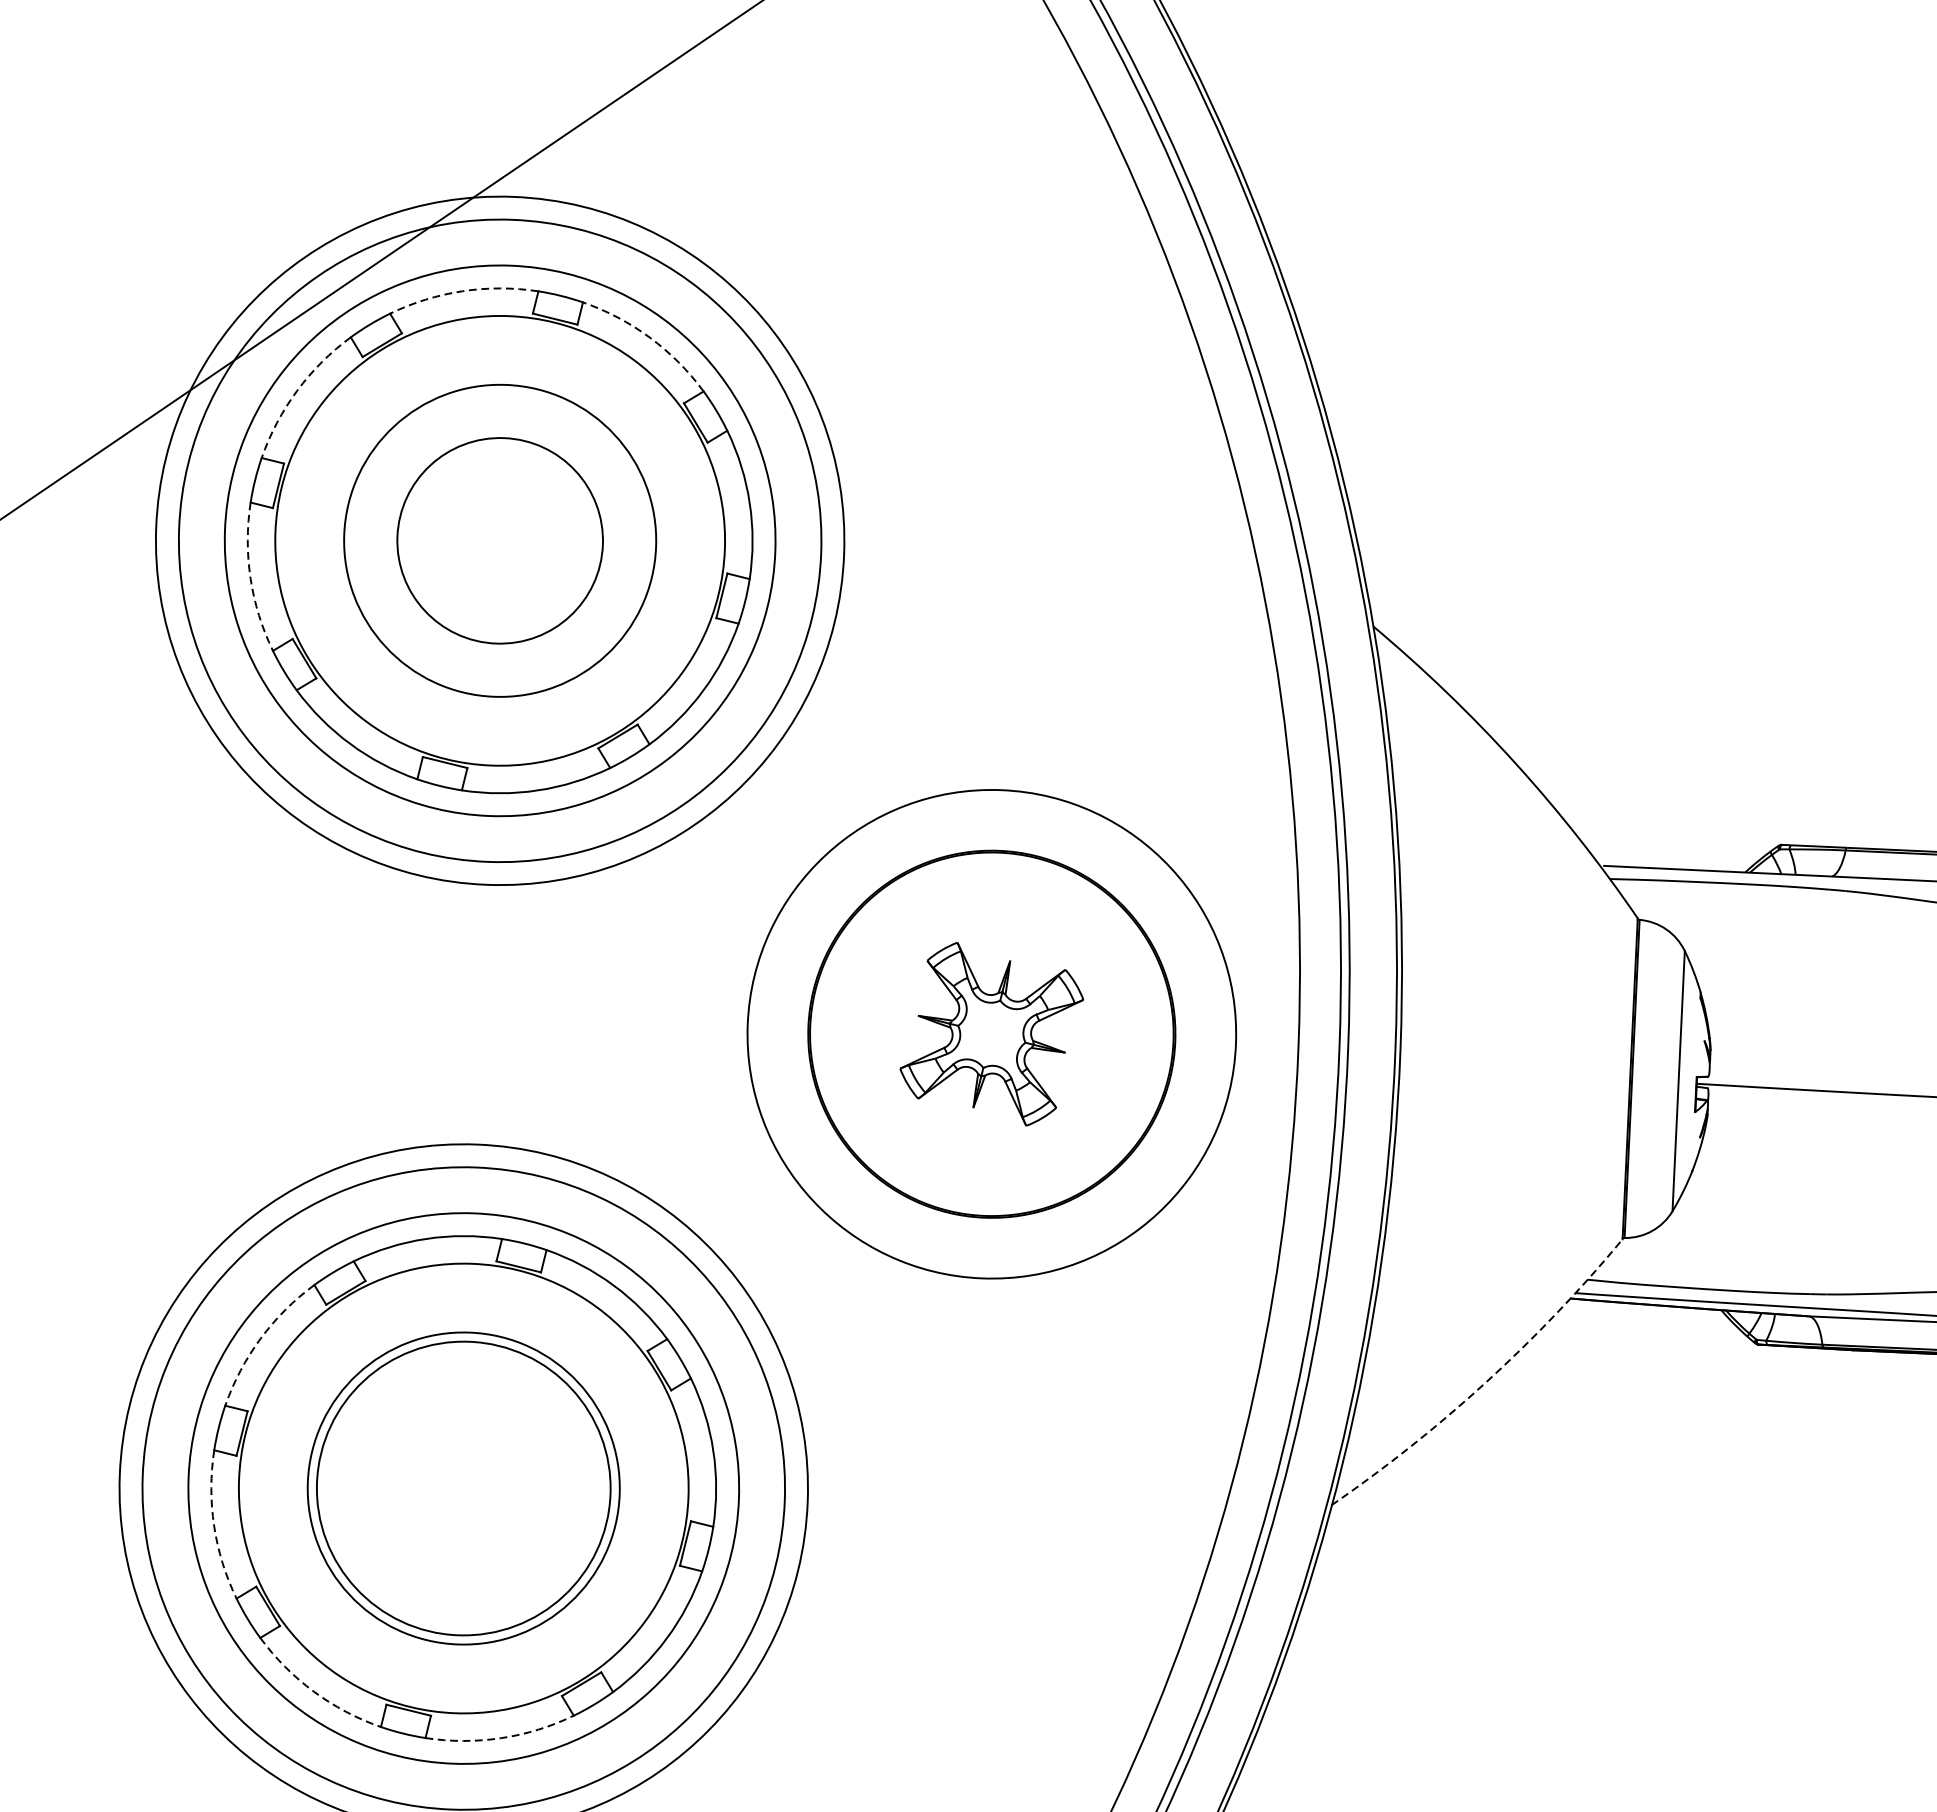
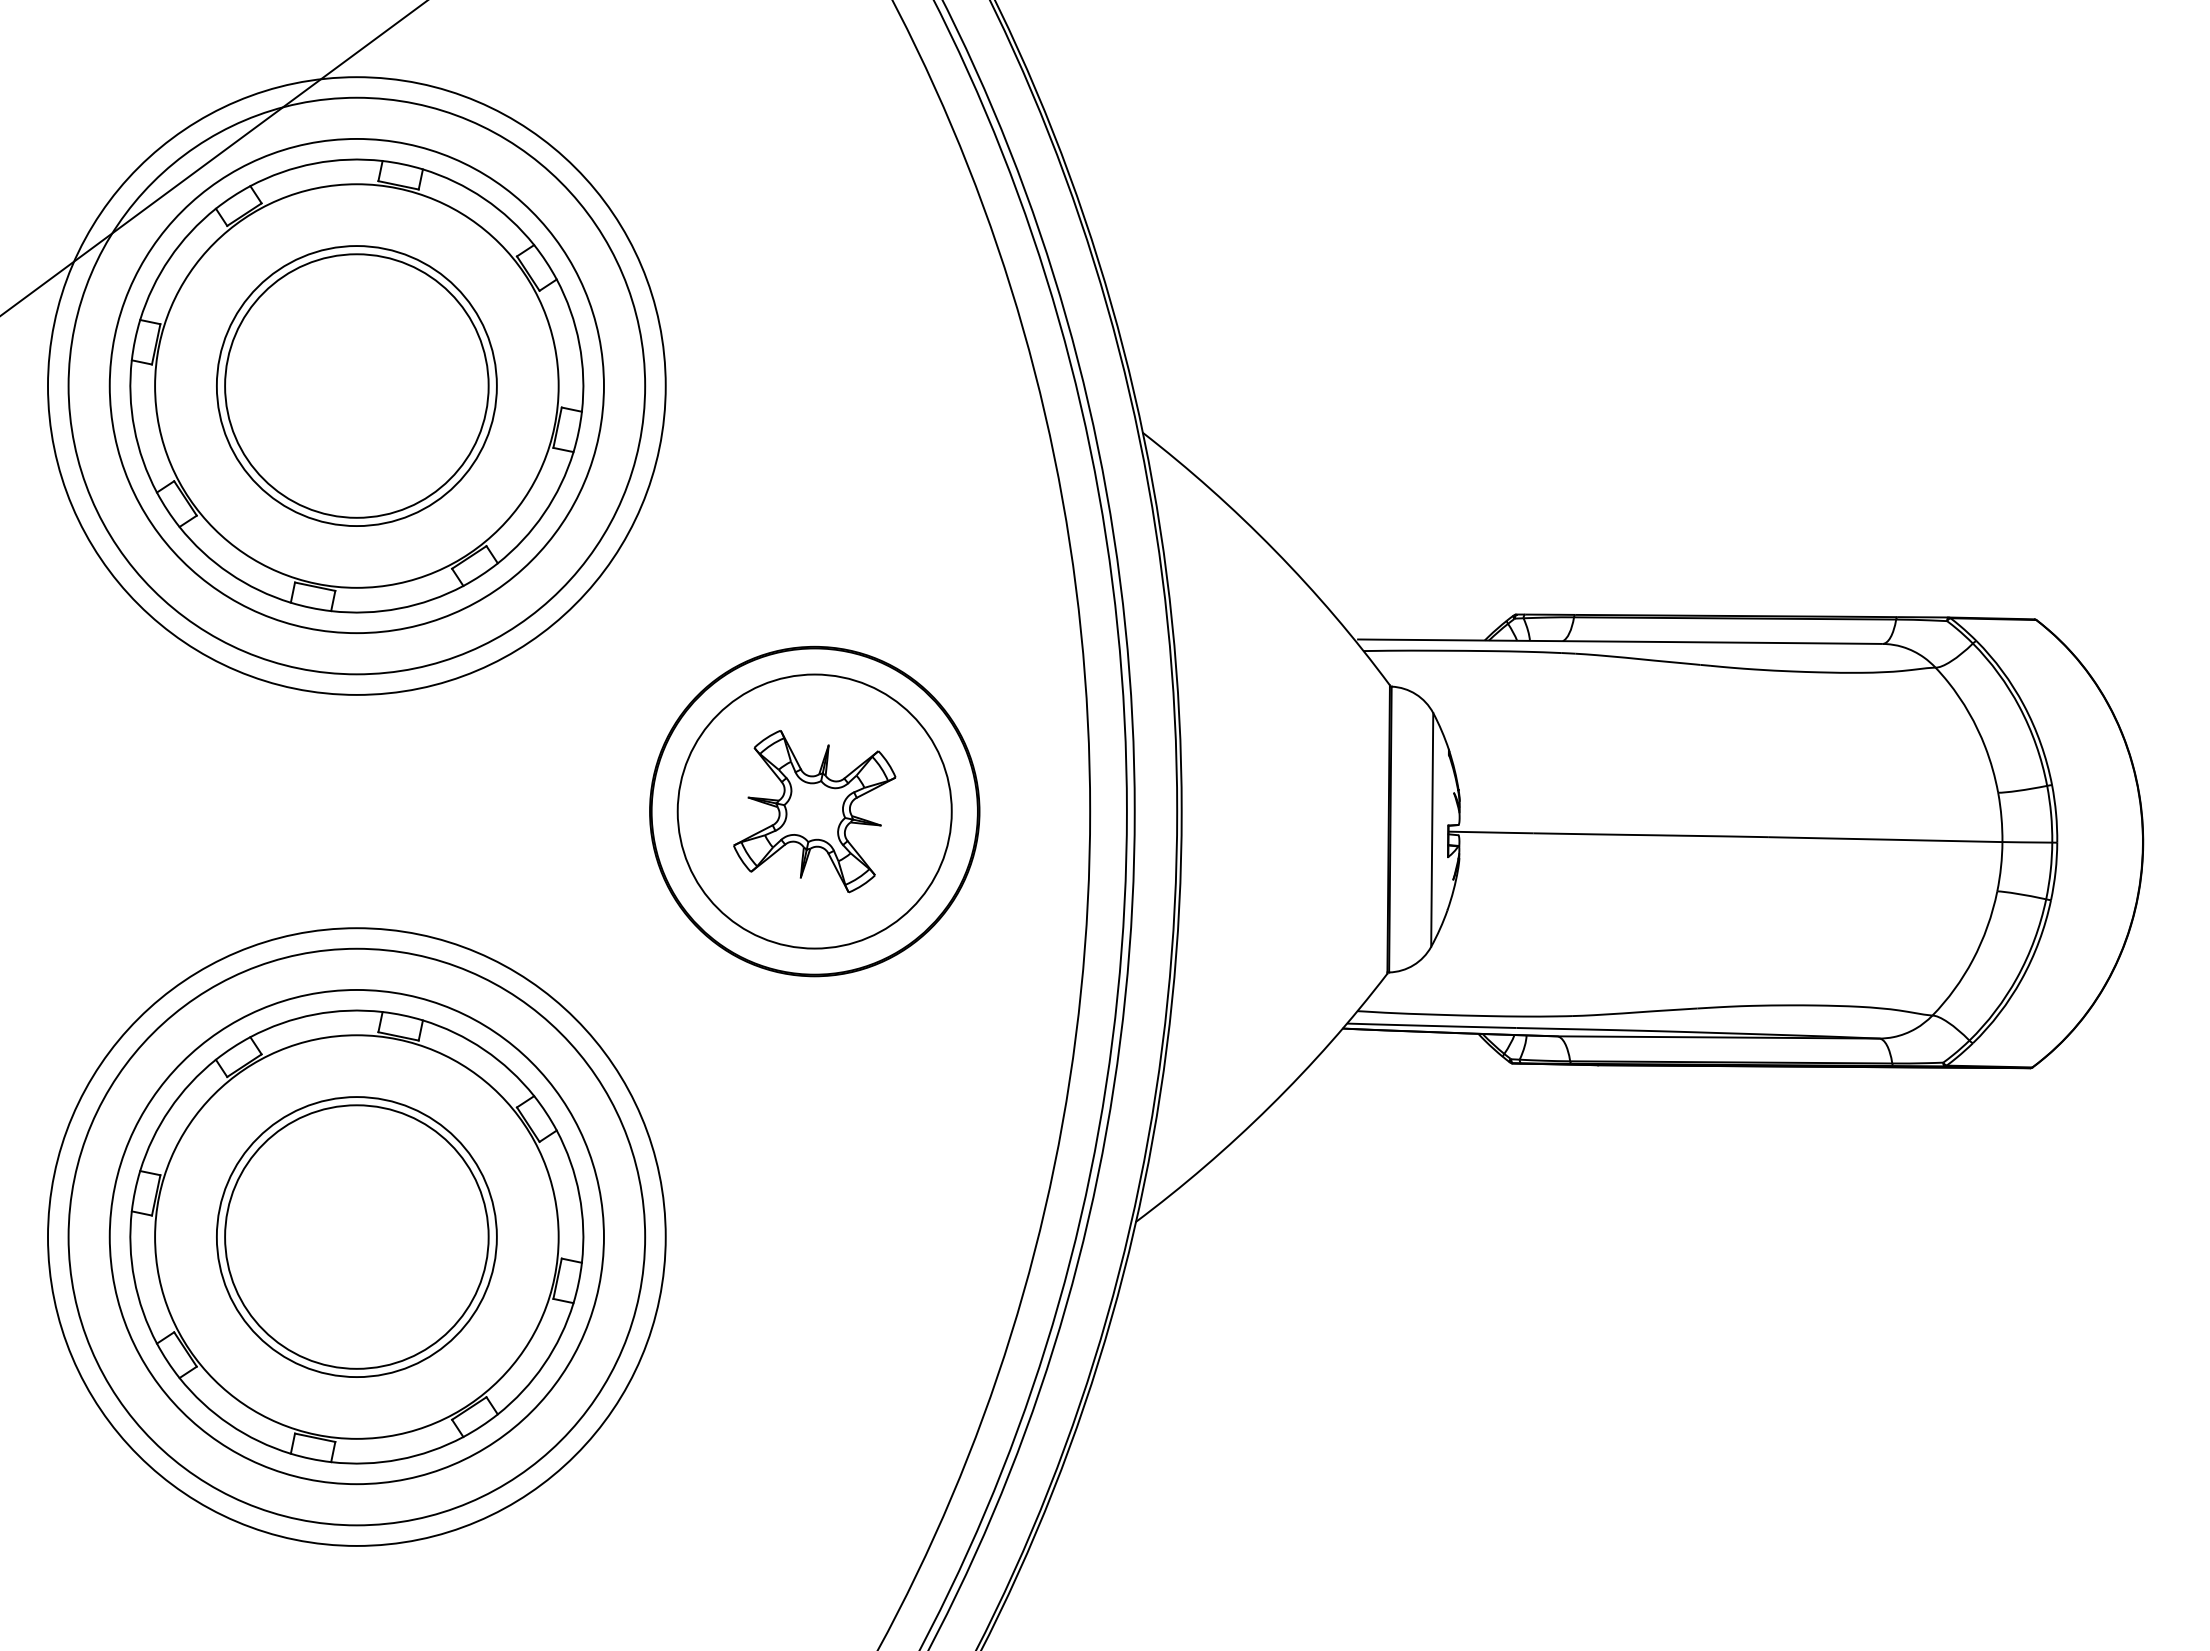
arc: (462, 291) -> (314, 163), dashed -> solid
arc: (650, 337) -> (484, 198), dashed -> solid
arc: (296, 390) -> (169, 258), dashed -> solid
circle: (499, 540) -> (356, 385), size x1.43
arc: (250, 578) -> (134, 428), dashed -> solid
circle: (991, 1034) -> (814, 811), size x0.62
arc: (260, 1338) -> (169, 1109), dashed -> solid
arc: (1486, 1382) -> (1270, 1106), dashed -> solid
arc: (214, 1526) -> (134, 1279), dashed -> solid
arc: (313, 1691) -> (229, 1424), dashed -> solid
arc: (501, 1738) -> (399, 1459), dashed -> solid

